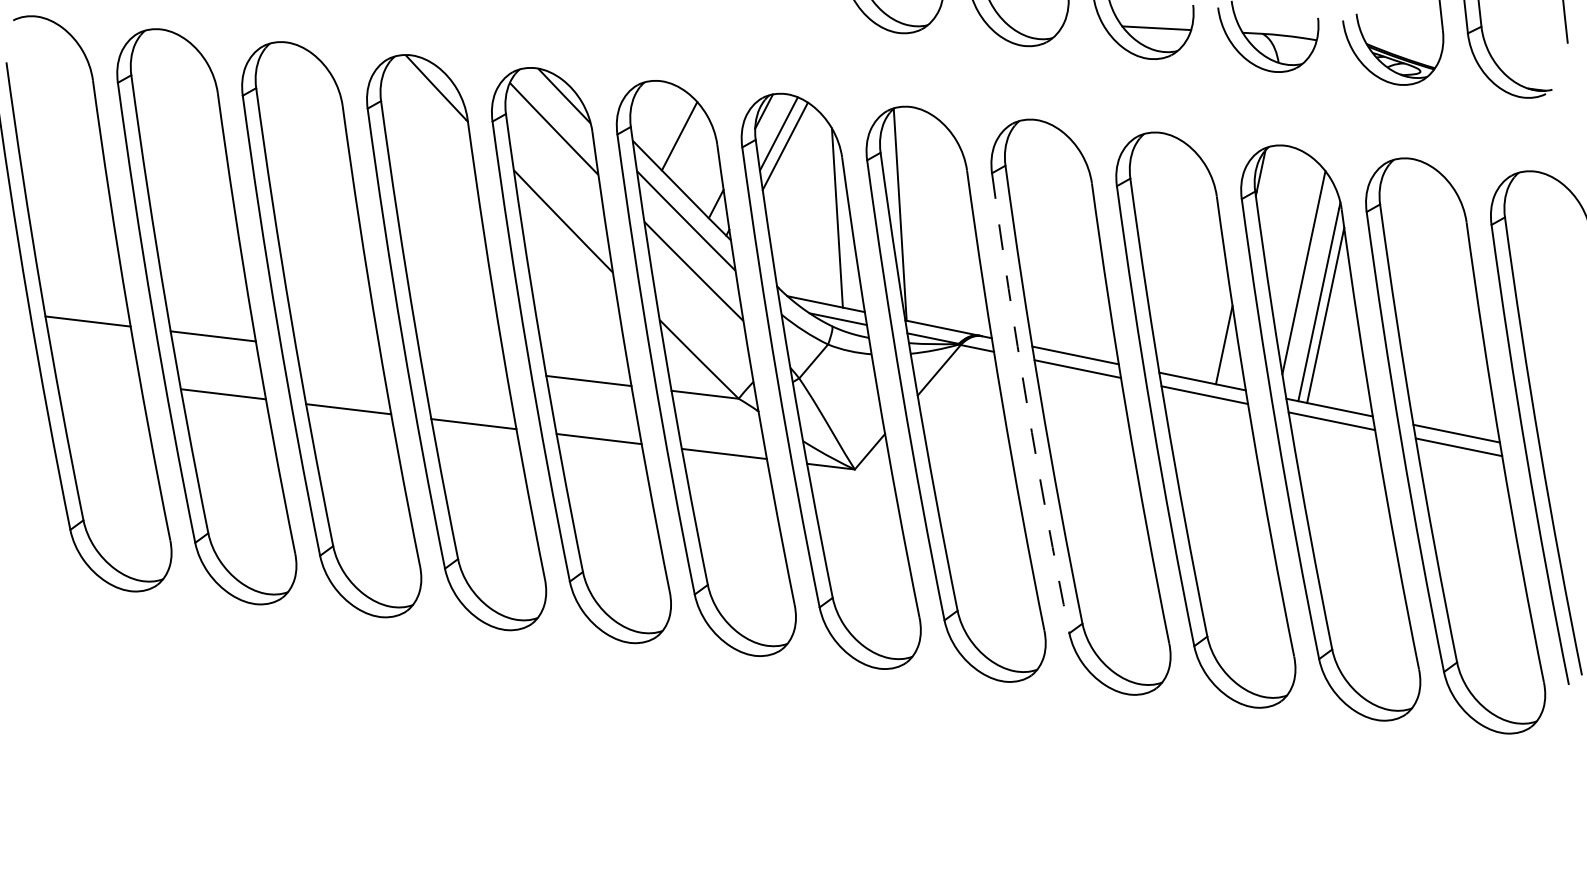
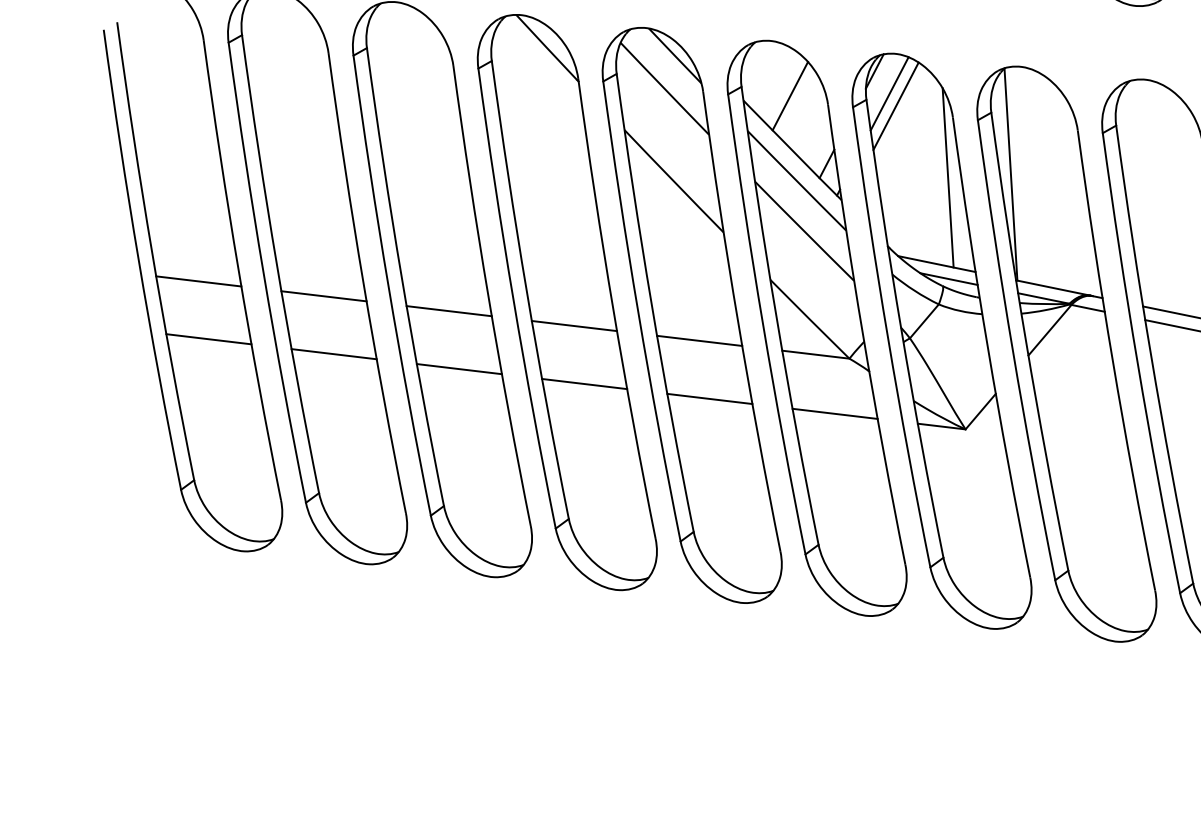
line: (338, 351) -> (449, 311), added
line: (463, 366) -> (574, 326), added
line: (97, 379) -> (208, 339), added
arc: (1027, 403) -> (1138, 363), dashed -> solid

